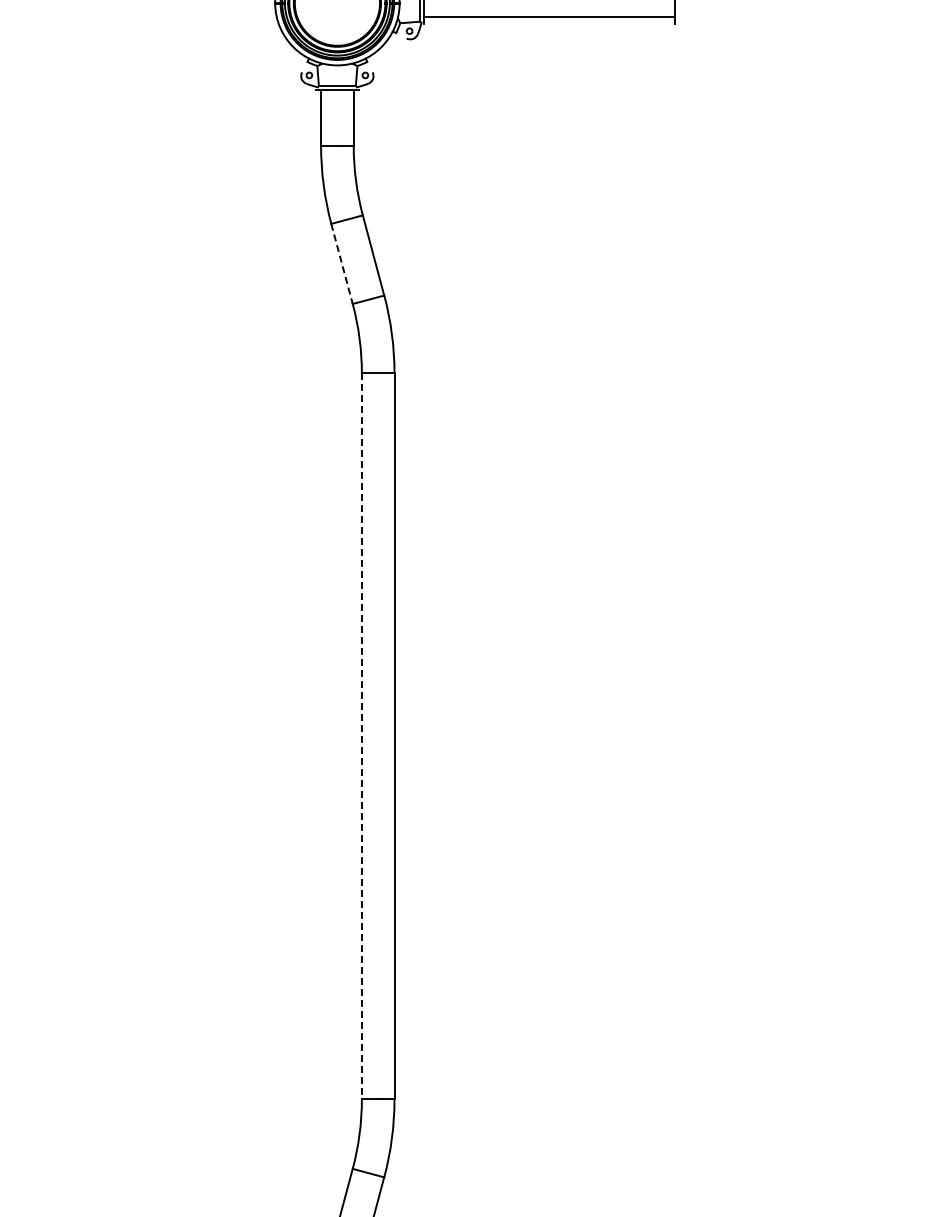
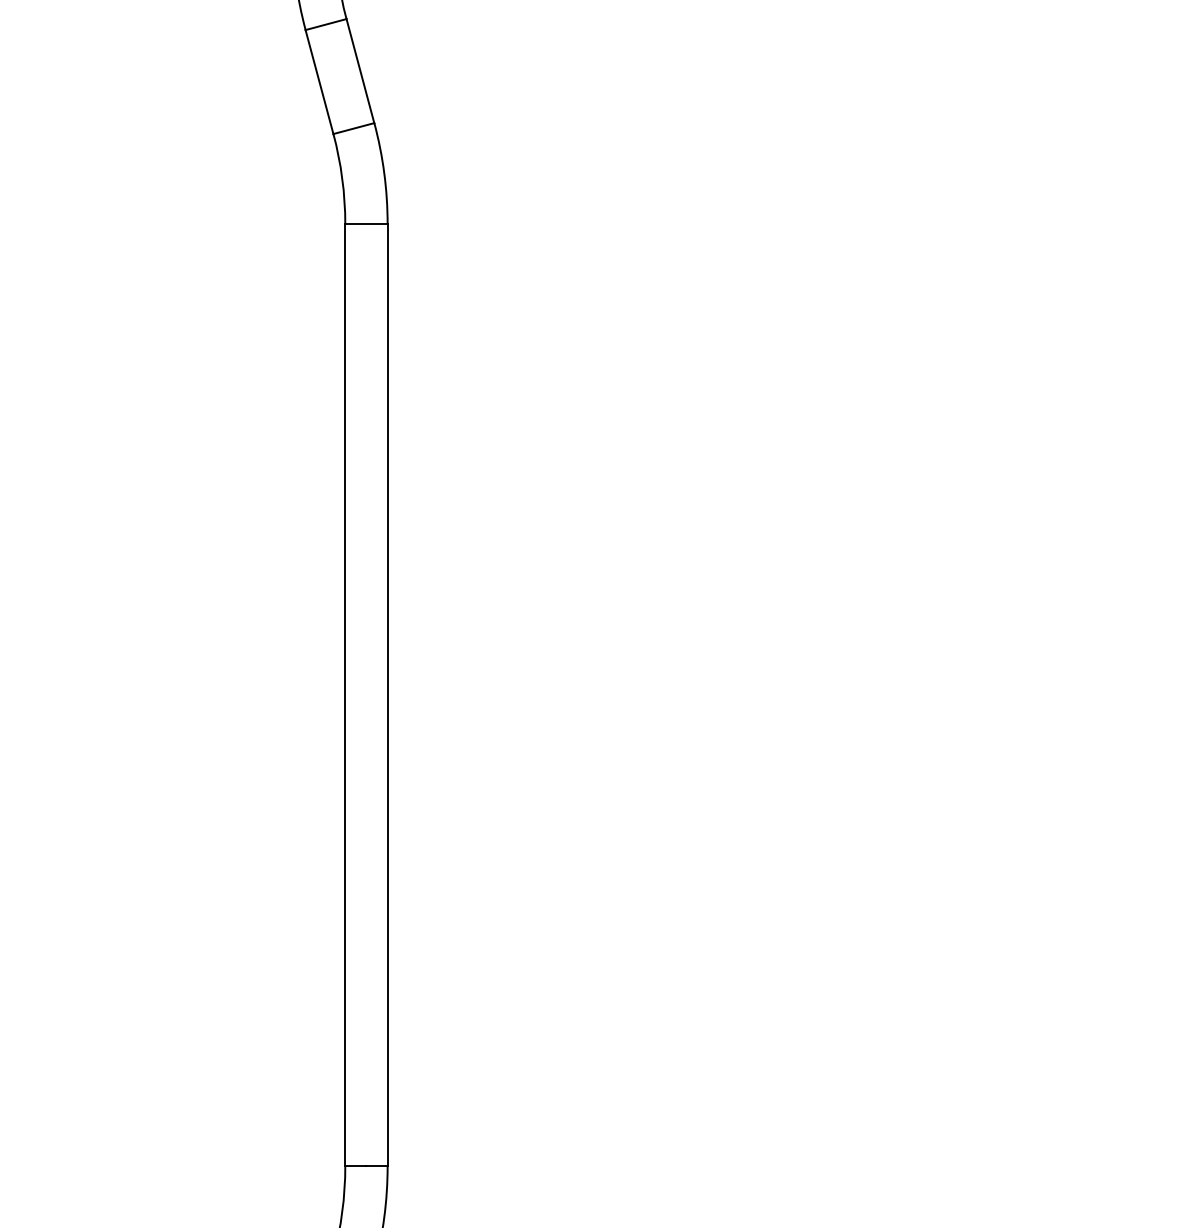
line: (342, 264) -> (320, 82), dashed -> solid
line: (361, 736) -> (344, 695), dashed -> solid

